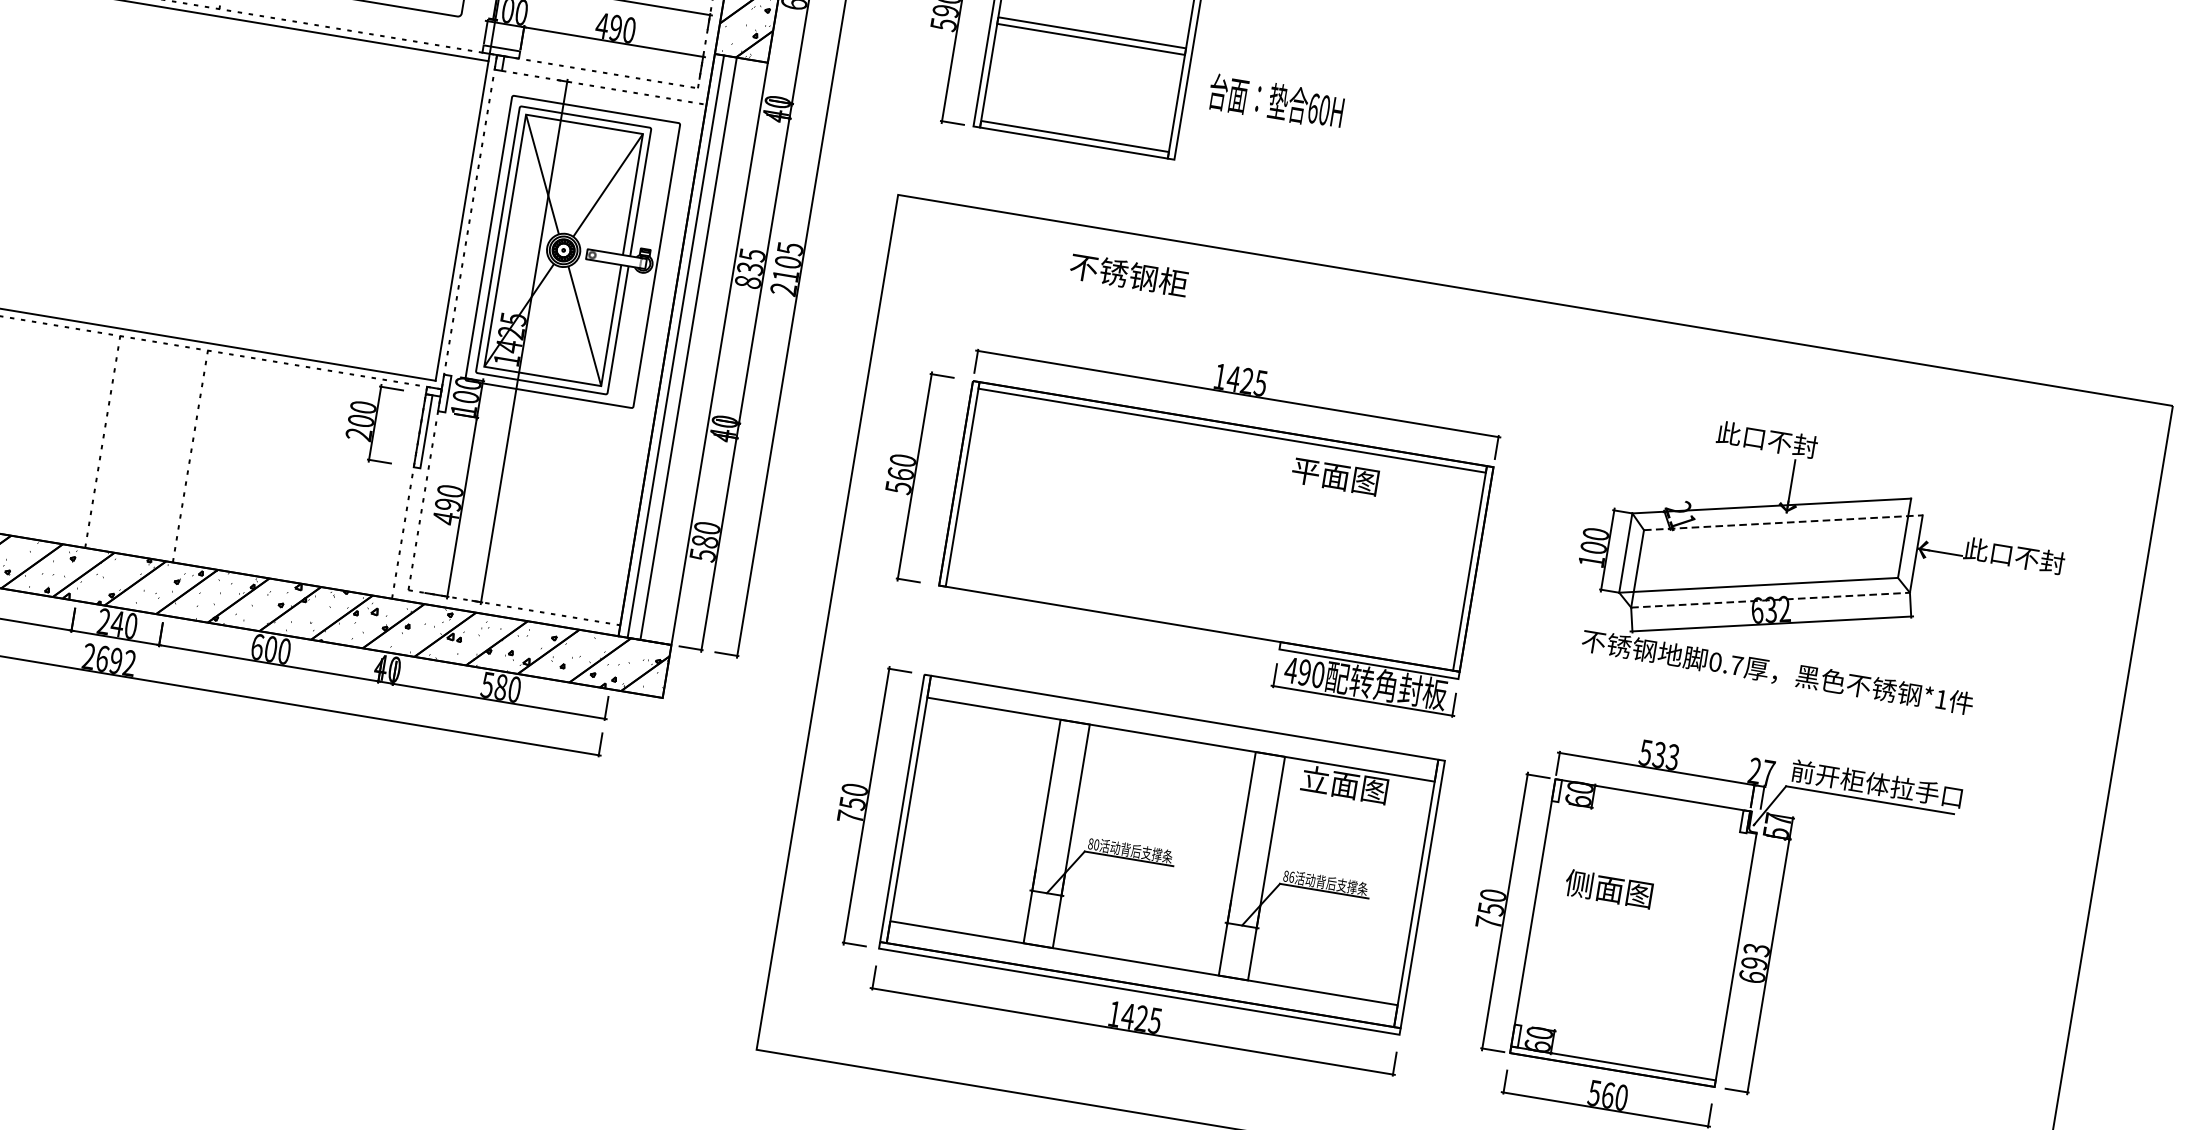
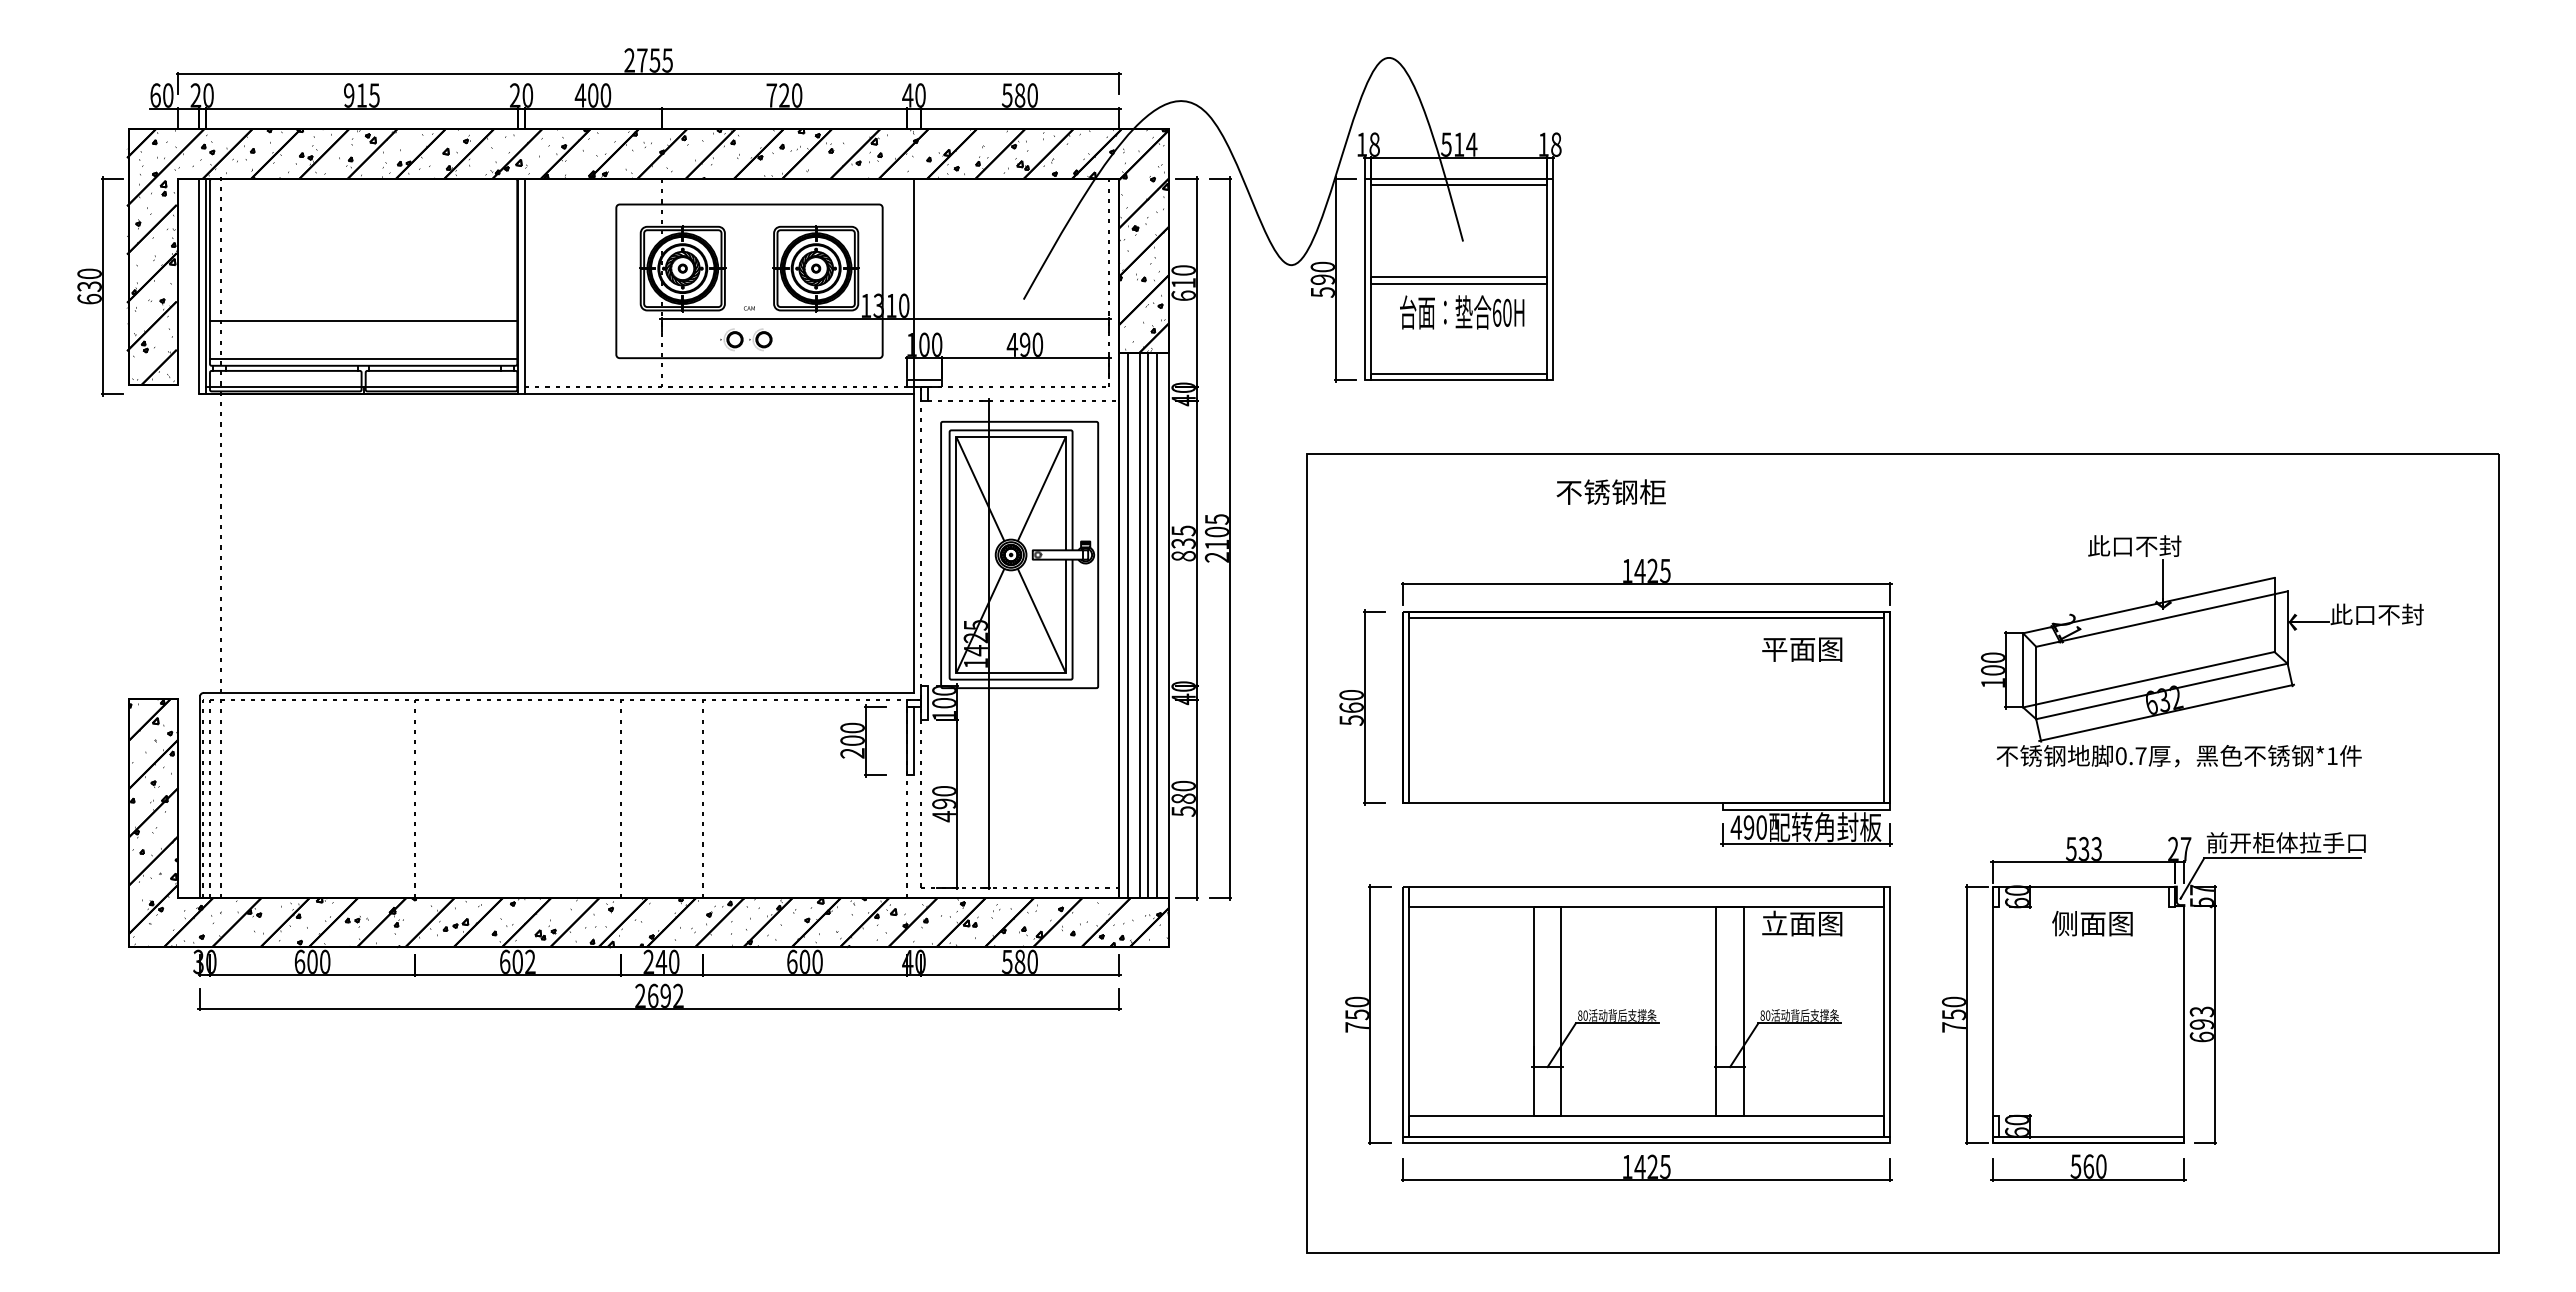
text: (1276, 101) -> (1462, 312), moved
text: (1128, 274) -> (1610, 491), moved
line: (698, 350) -> (1148, 625), added
line: (706, 351) -> (1156, 625), added
text: (1335, 476) -> (1802, 649), moved
line: (1782, 523) -> (2161, 619), dashed -> solid
line: (1770, 600) -> (2161, 691), dashed -> solid
text: (1292, 877) -> (1768, 1015), 86 -> 80
text: (1609, 888) -> (2092, 923), moved

